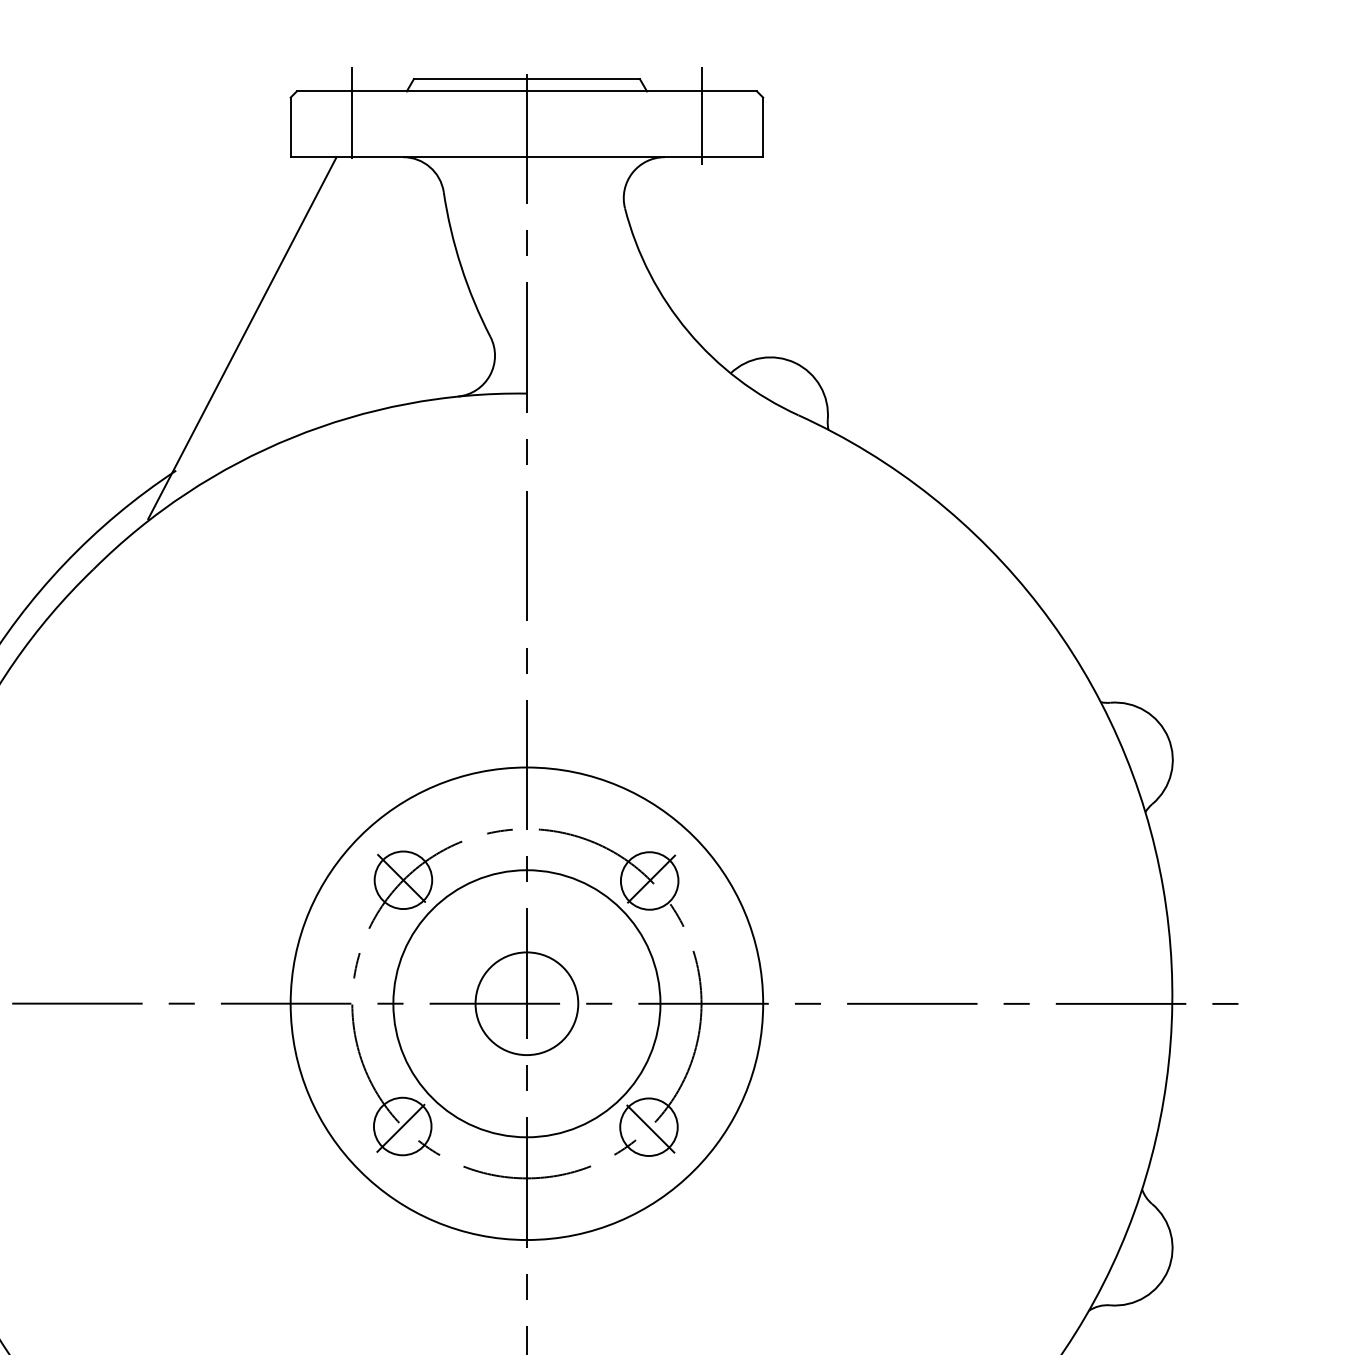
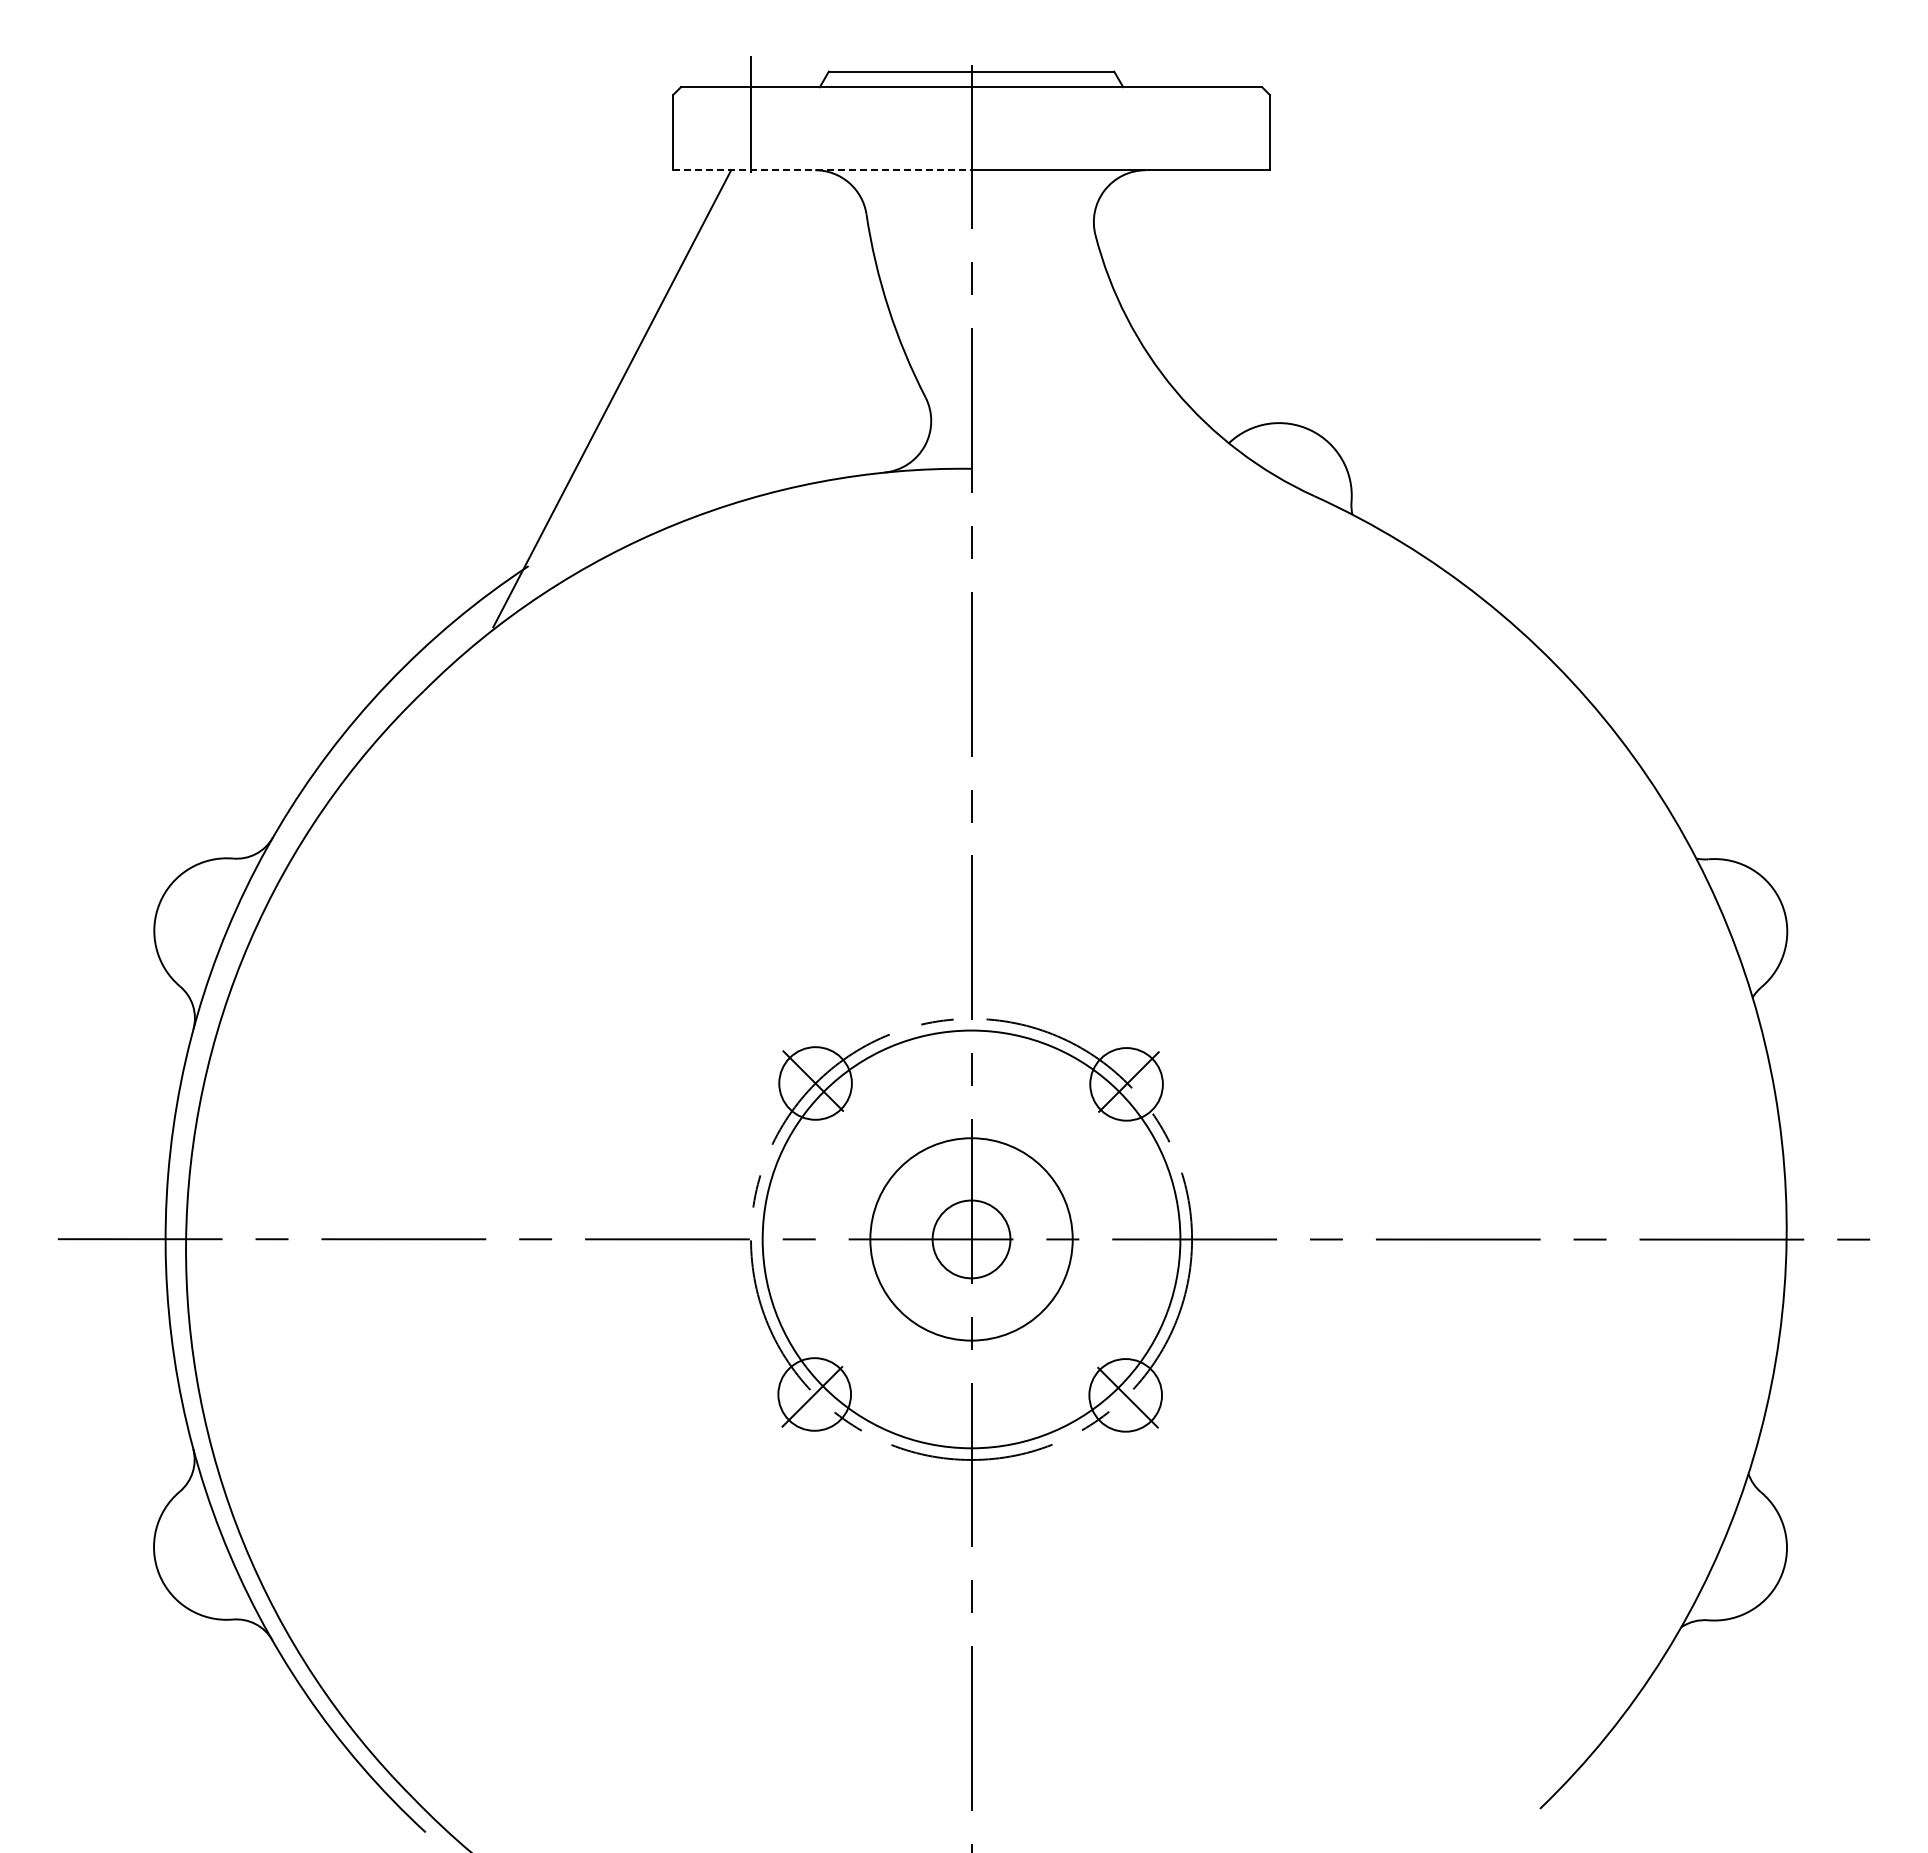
line: (701, 115) -> (1192, 117), removed
line: (408, 157) -> (822, 170), solid -> dashed
circle: (526, 1003) -> (971, 1239), size x0.6
circle: (526, 1003) -> (971, 1239), size x0.6
circle: (526, 1003) -> (971, 1239), size x0.7

